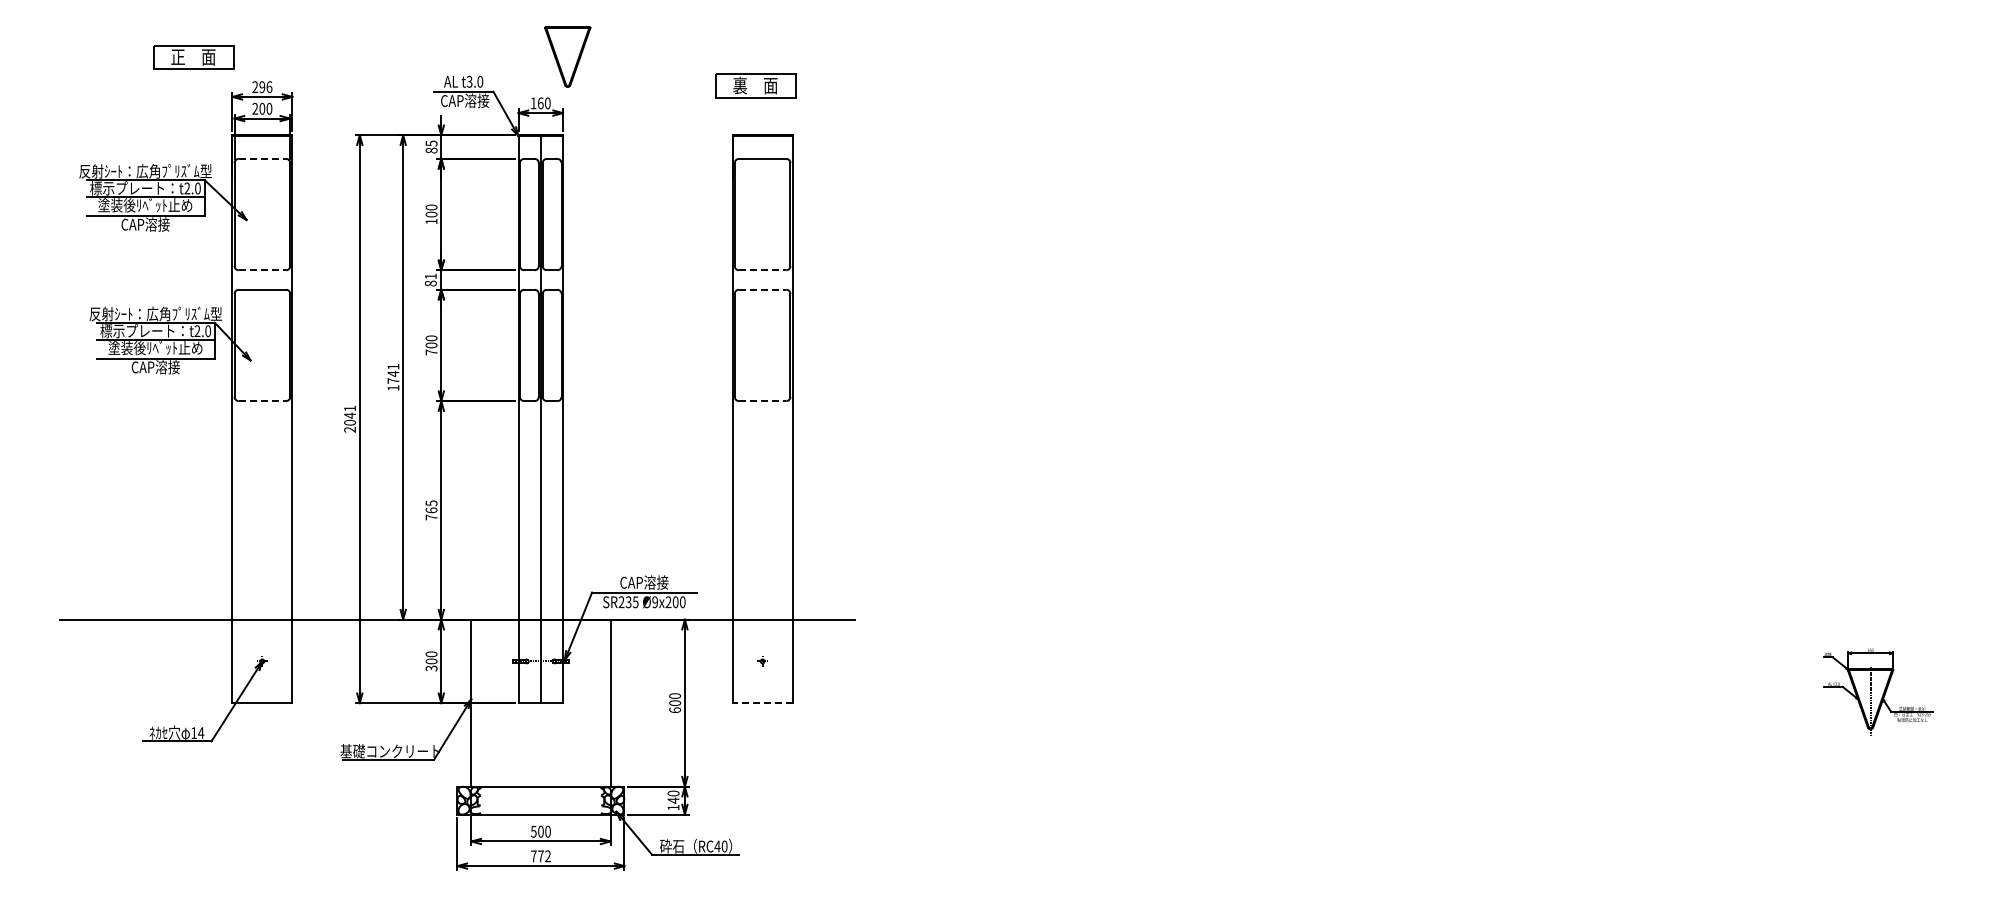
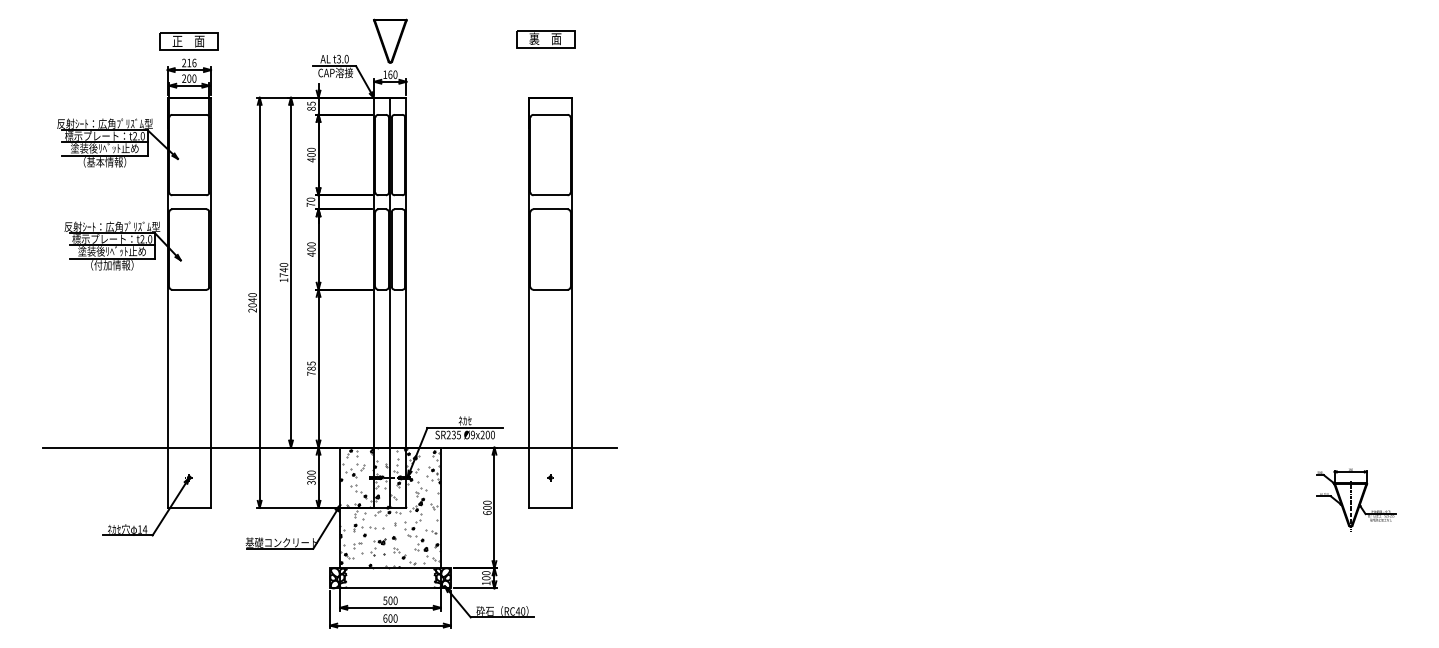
part: (567, 56) -> (390, 40), moved
part: (193, 57) -> (188, 41), moved
part: (755, 85) -> (545, 38), moved
text: (262, 87) -> (189, 63), 296 -> 216
line: (262, 158) -> (189, 114), dashed -> solid
text: (431, 221) -> (311, 160), 100 -> 400
text: (145, 224) -> (104, 162), CAP溶接 -> （基本情報）
line: (262, 270) -> (189, 195), dashed -> solid
line: (762, 270) -> (550, 195), dashed -> solid
text: (430, 279) -> (310, 201), 81 -> 70
line: (762, 289) -> (550, 209), dashed -> solid
text: (431, 352) -> (311, 254), 700 -> 400
text: (393, 366) -> (284, 264), 1741 -> 1740
text: (155, 367) -> (112, 265), CAP溶接 -> （付加情報）
line: (262, 401) -> (189, 290), dashed -> solid
line: (762, 401) -> (550, 290), dashed -> solid
text: (350, 408) -> (252, 295), 2041 -> 2040
text: (431, 510) -> (311, 368), 765 -> 785
text: (644, 582) -> (465, 420), CAP溶接 -> ﾈｶｾ
hatch: (540, 702) -> (390, 507), added
line: (762, 703) -> (550, 508), dashed -> solid
text: (673, 800) -> (486, 578), 140 -> 100
text: (540, 856) -> (390, 618), 772 -> 600

